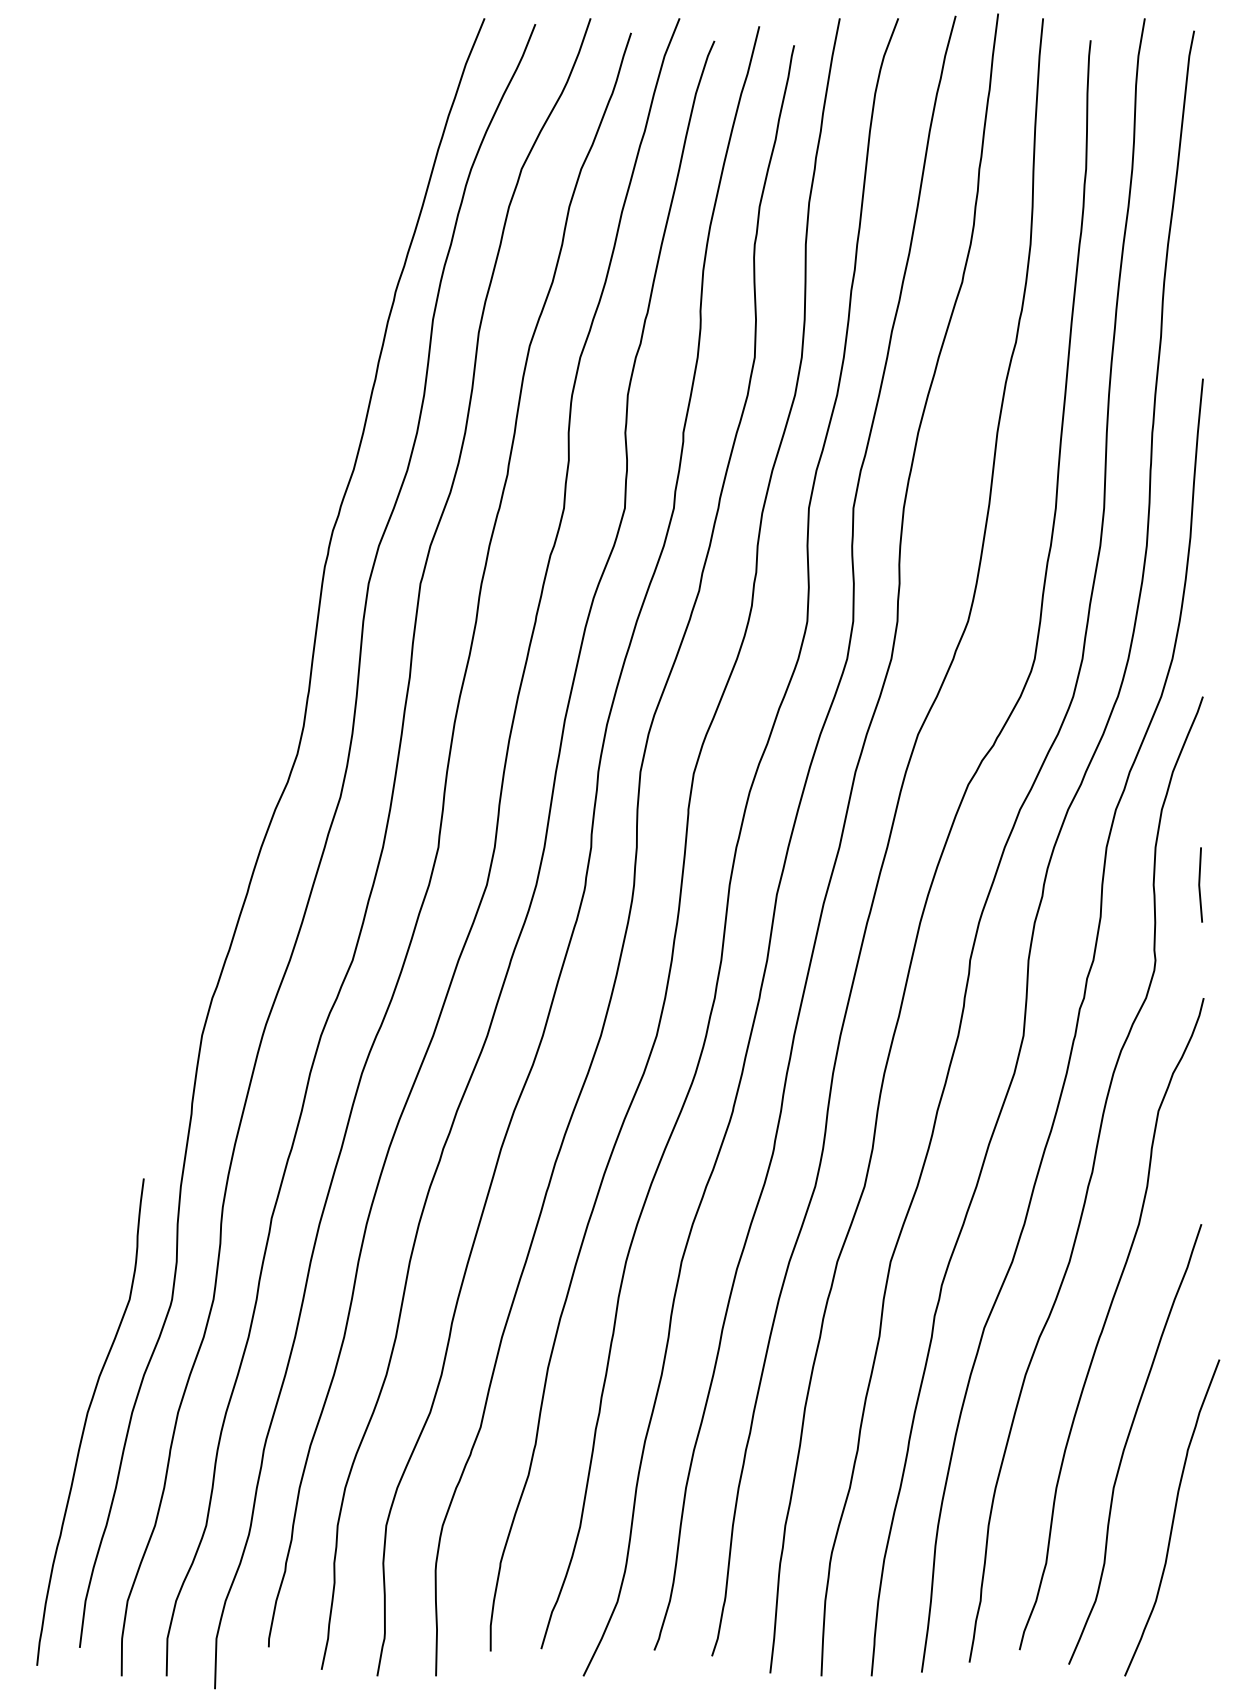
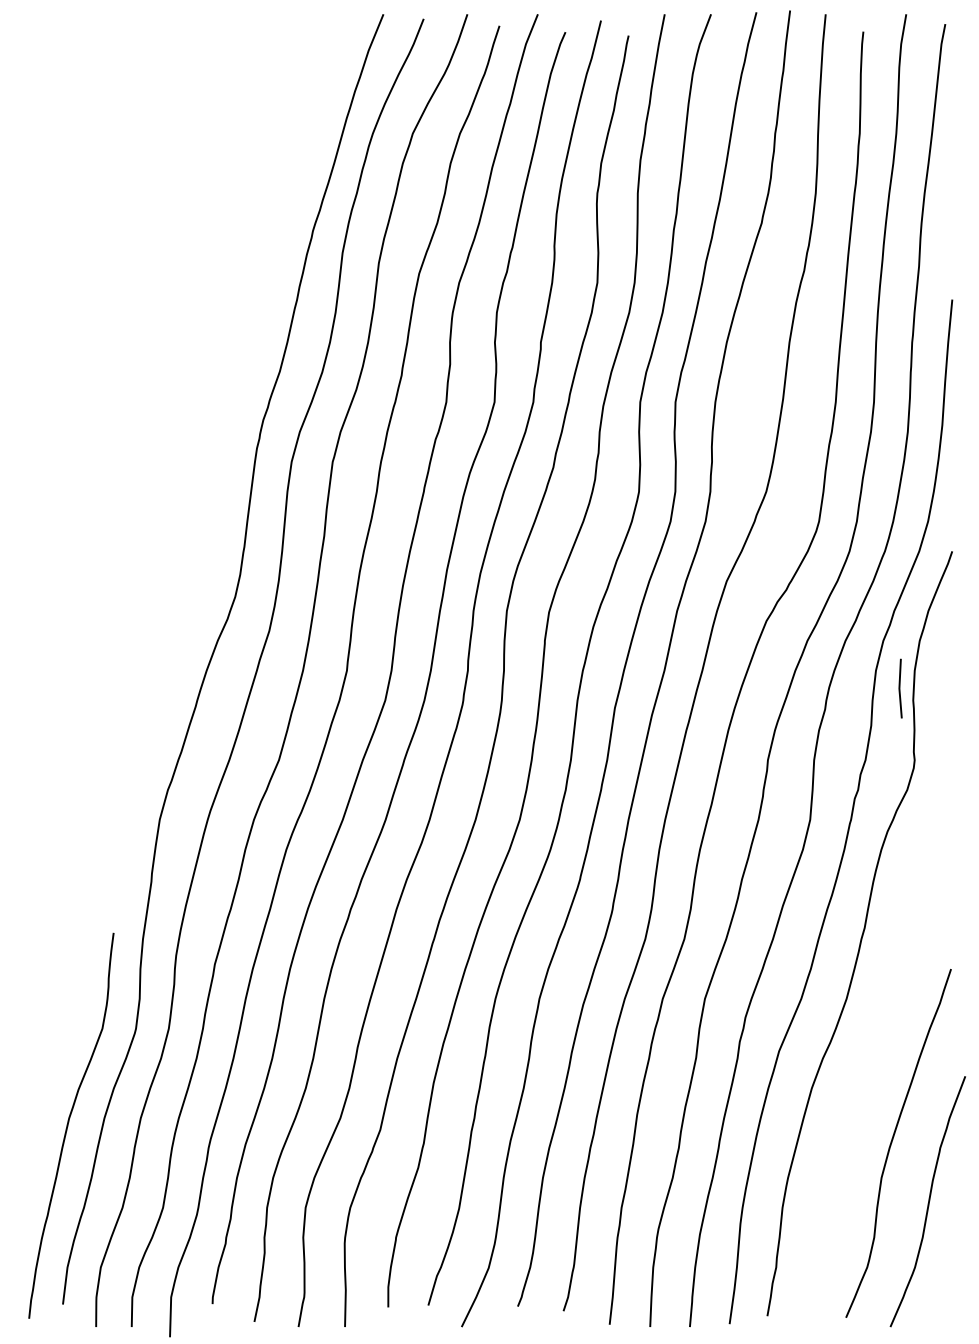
line: (1200, 884) -> (900, 688), moved
curve: (1106, 1321) -> (875, 1046), removed

